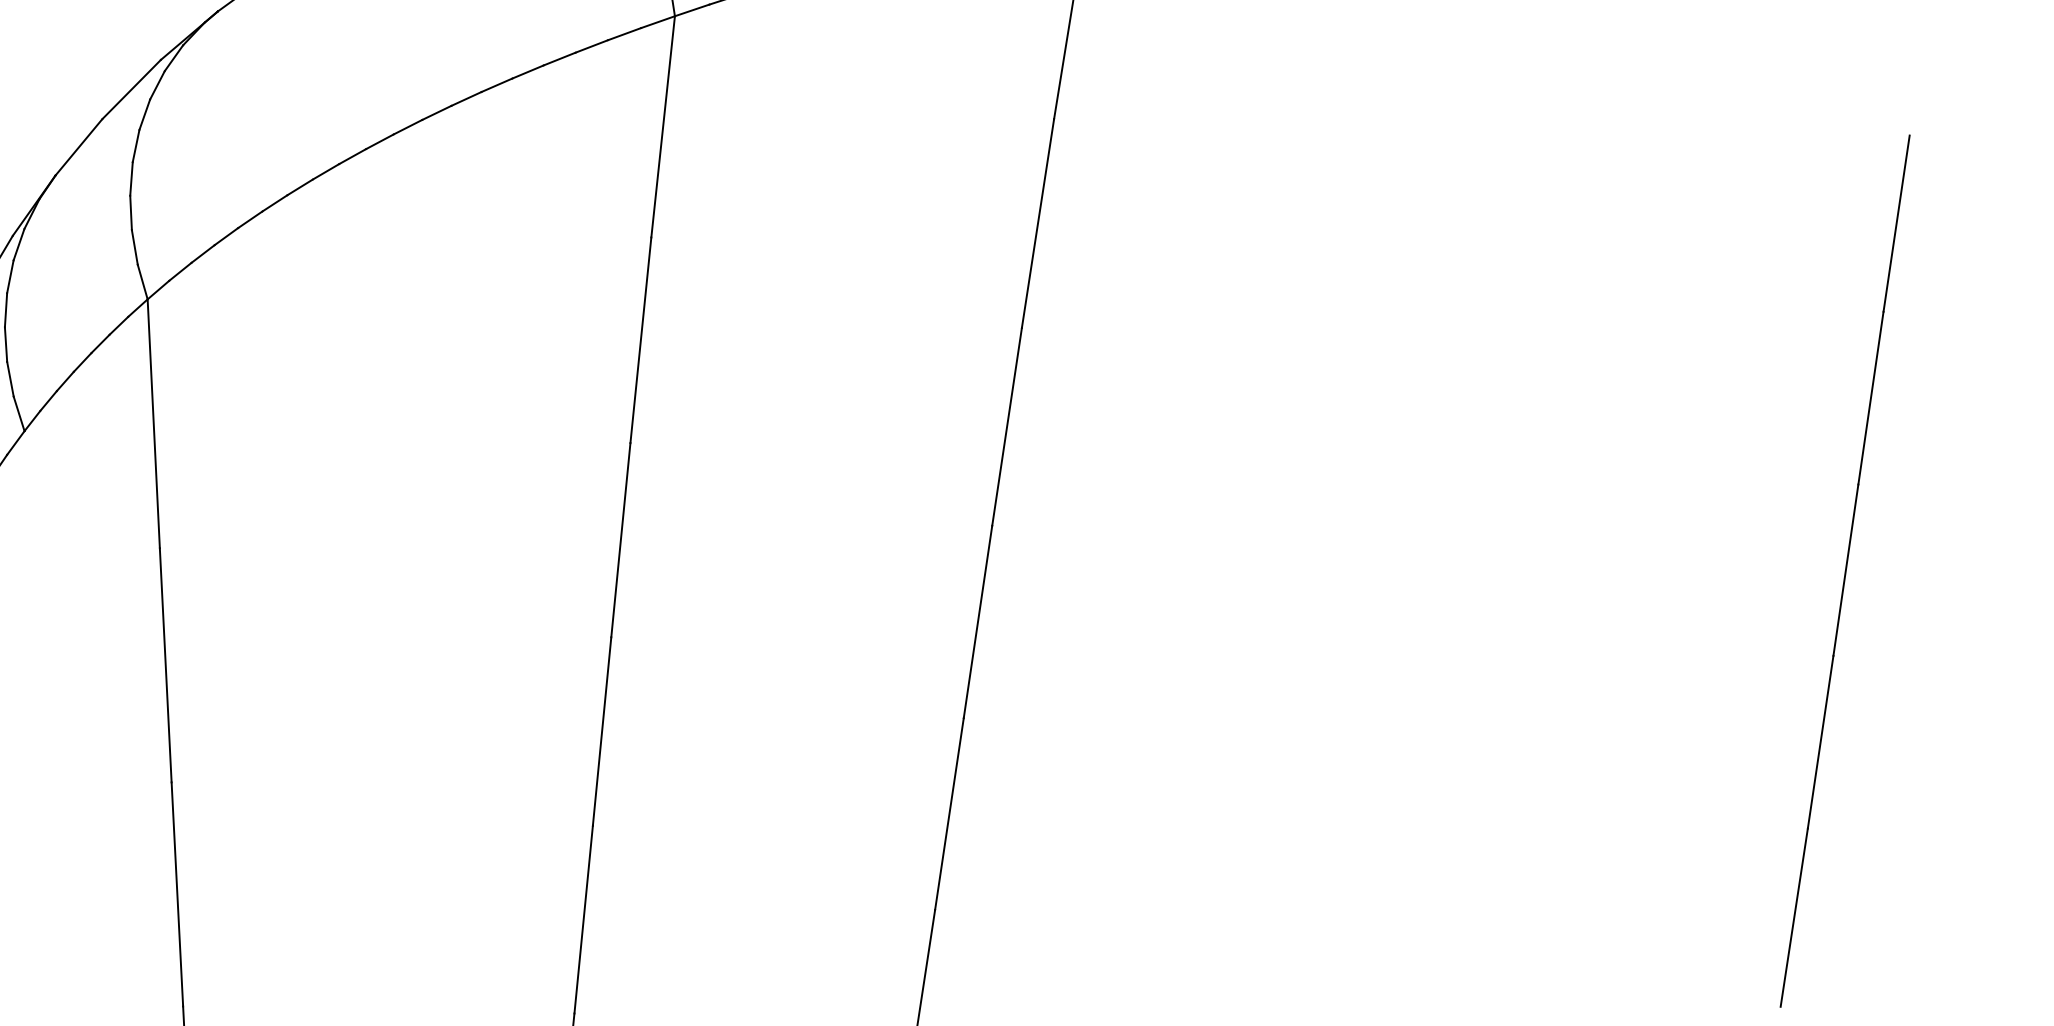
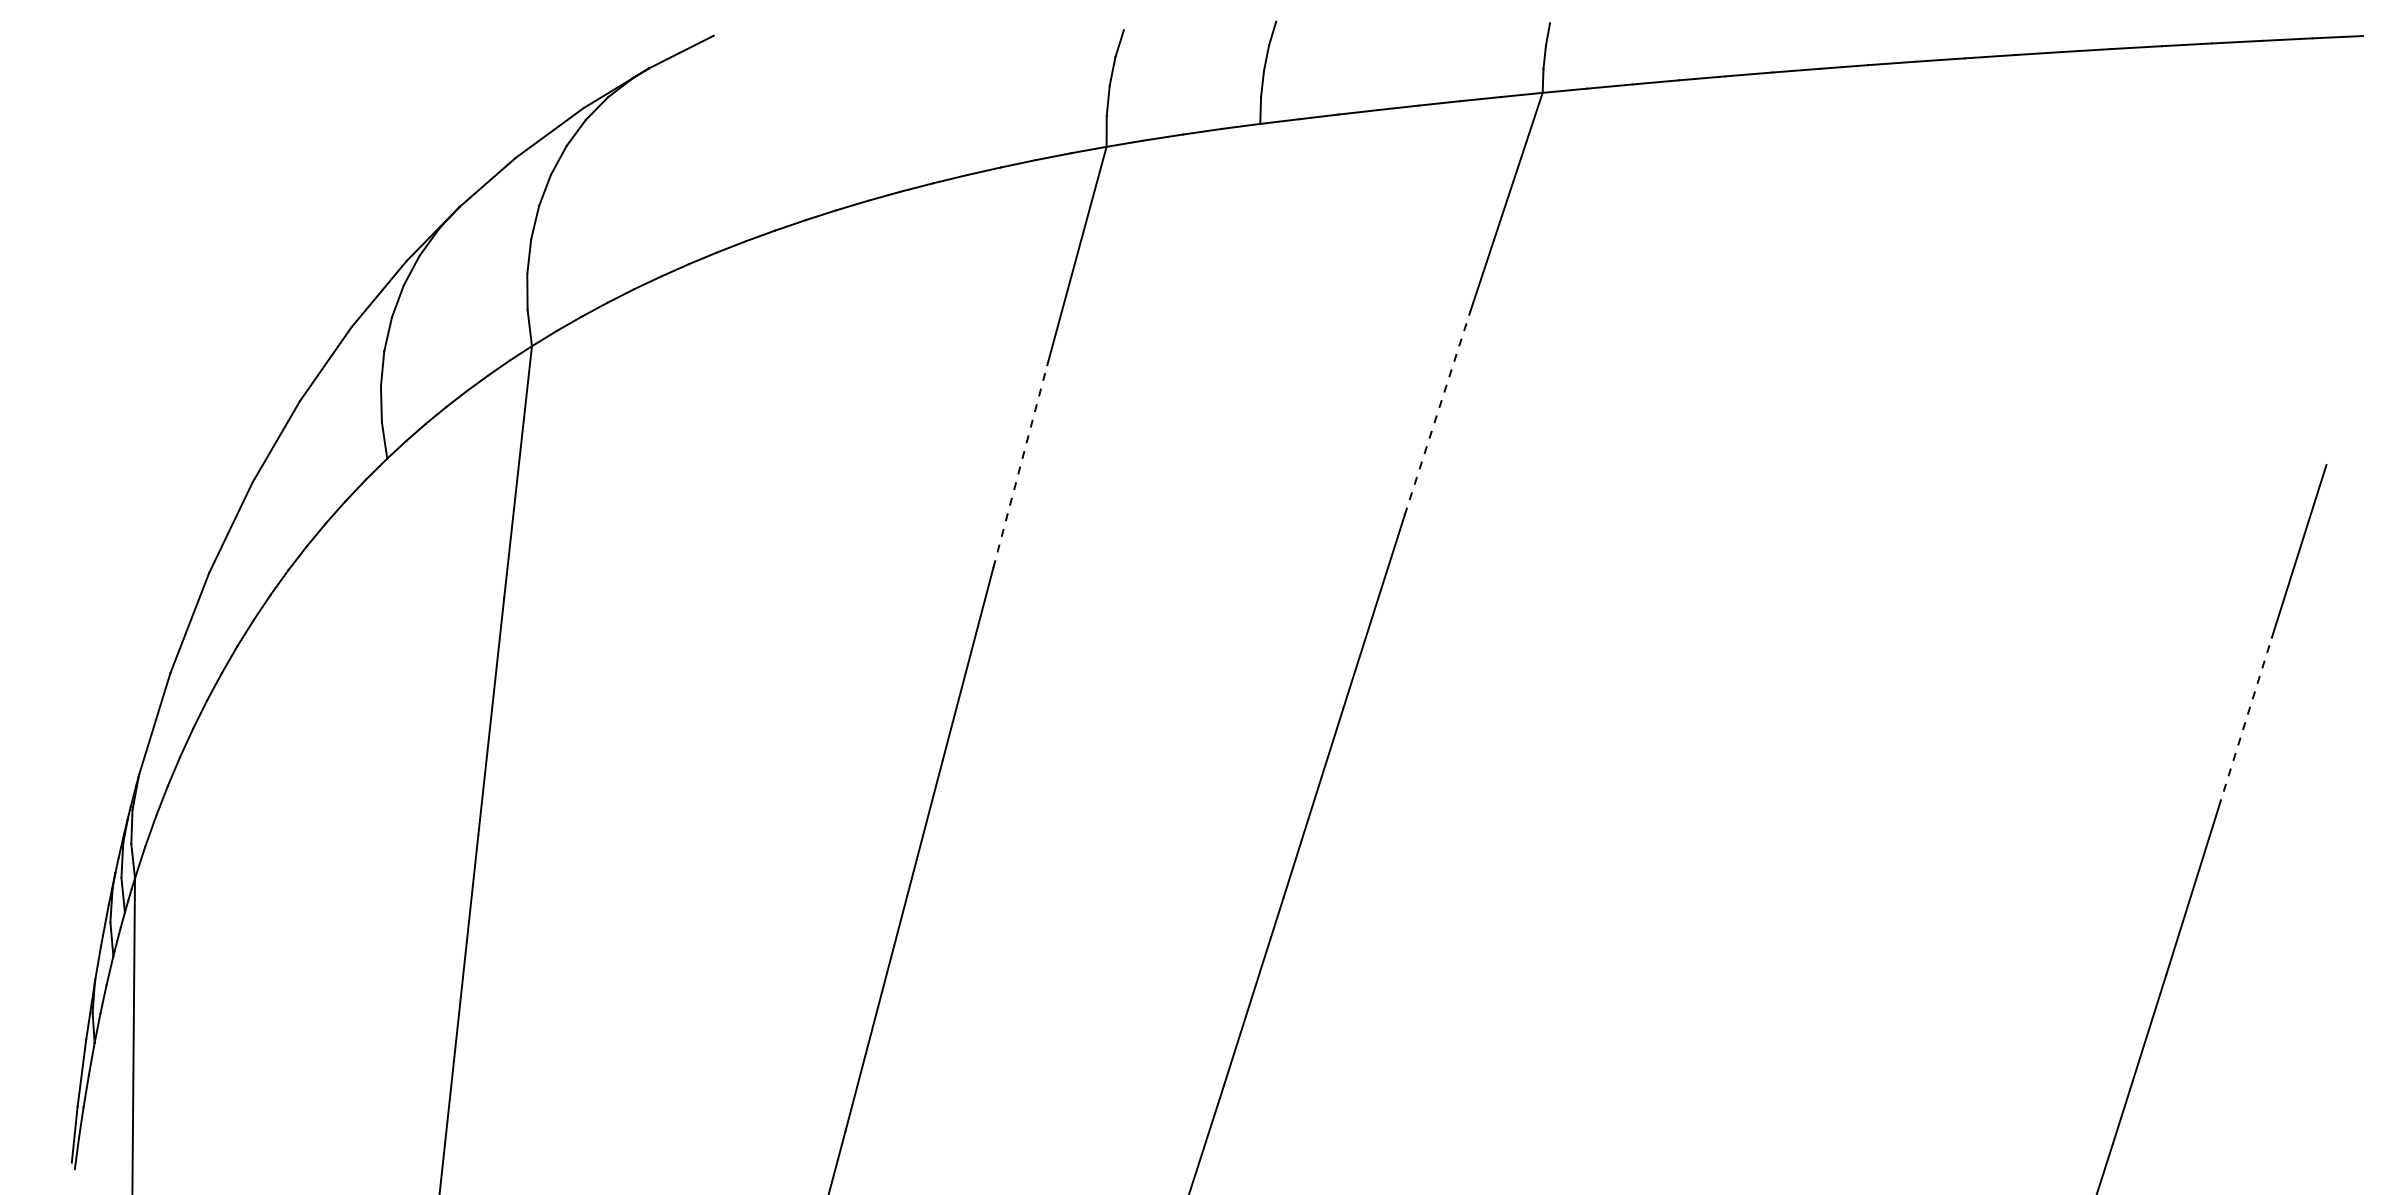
line: (1037, 222) -> (1437, 412), solid -> dashed
line: (641, 340) -> (1020, 466), solid -> dashed
line: (1871, 398) -> (2245, 722), solid -> dashed

